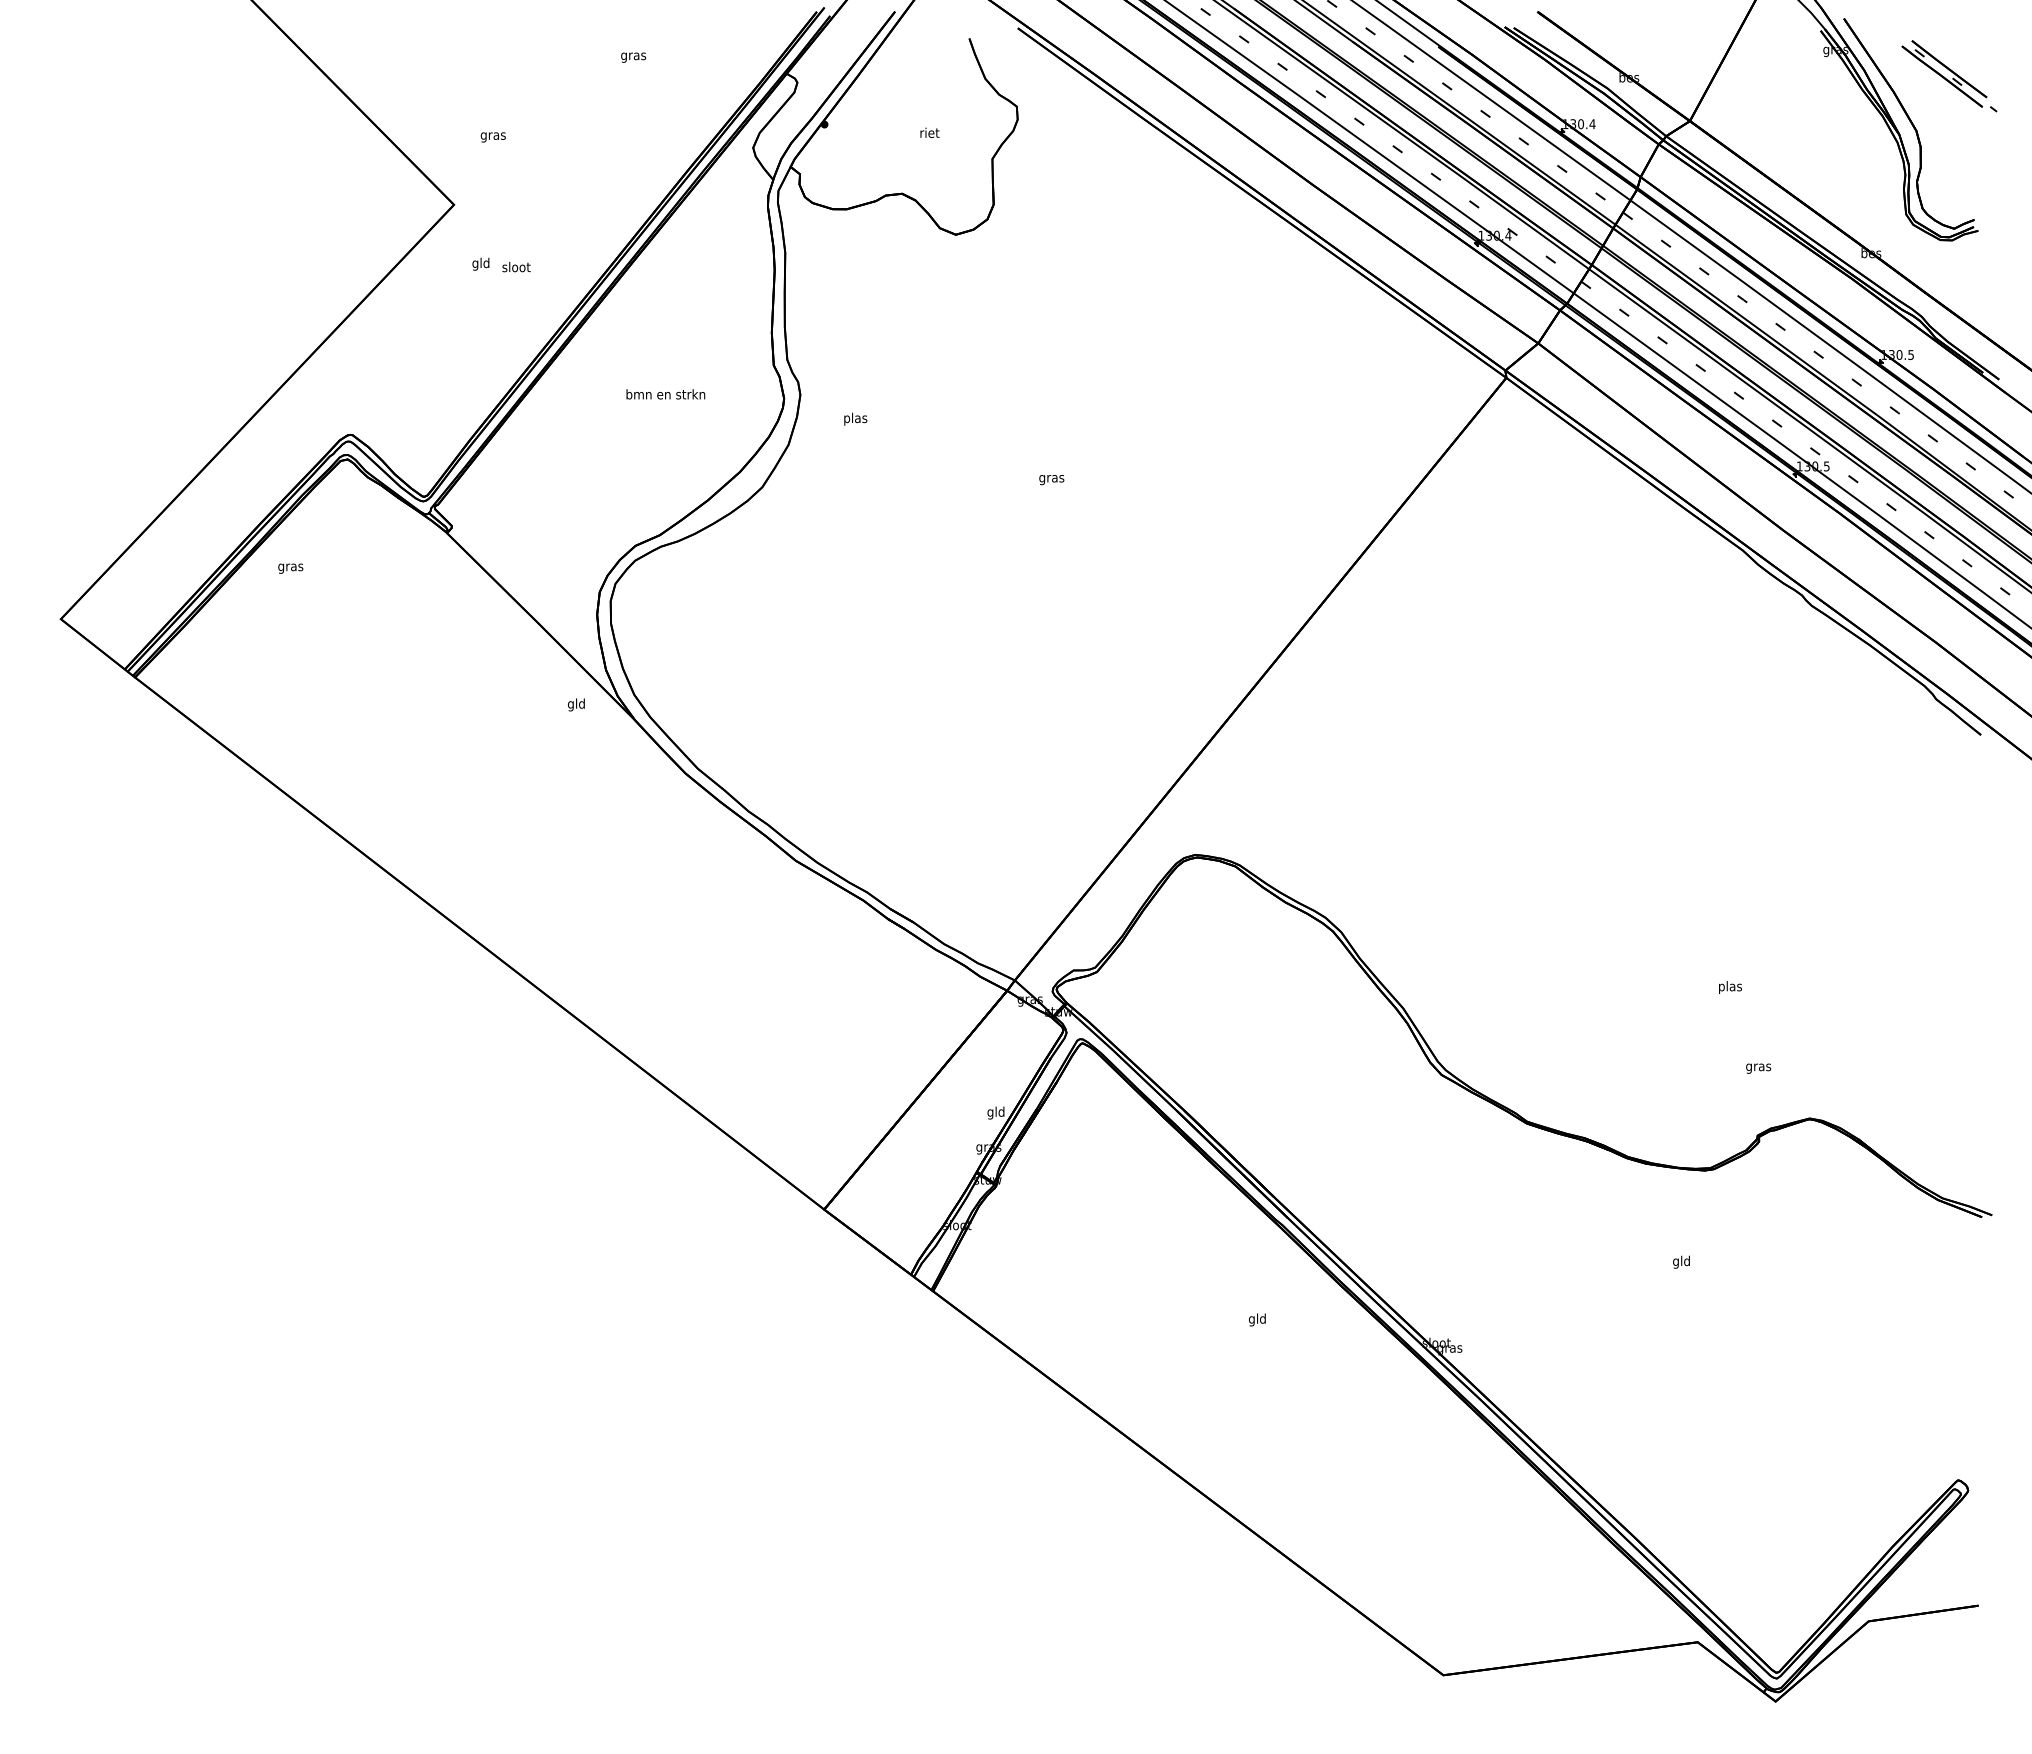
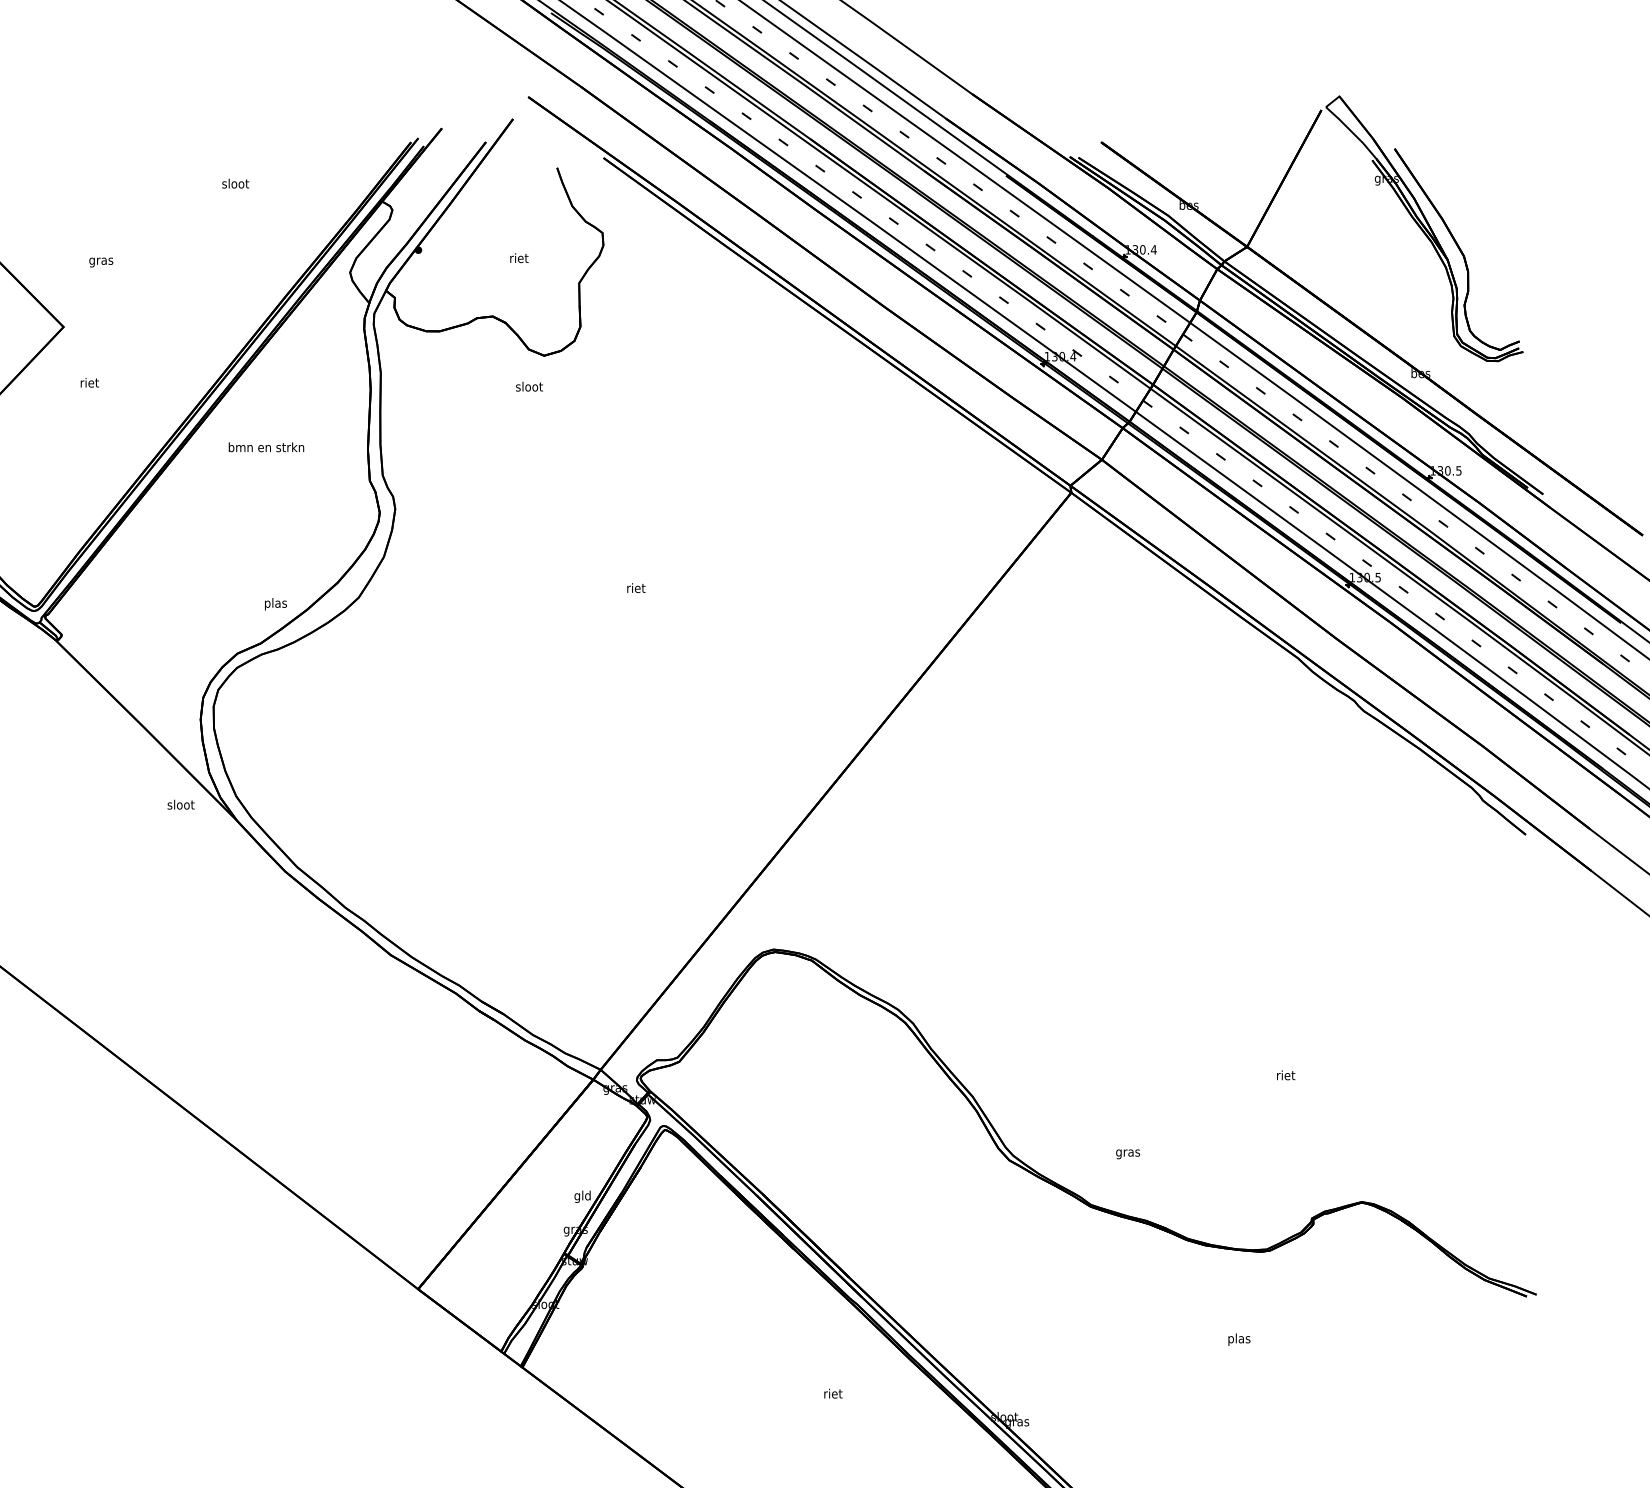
text: (633, 56) -> (235, 185), gras -> sloot
part: (1949, 76) -> (1495, 204), removed
text: (481, 263) -> (89, 383), gld -> riet
text: (516, 267) -> (529, 387), moved
text: (665, 394) -> (266, 447), moved
text: (855, 418) -> (275, 603), moved
text: (1051, 478) -> (635, 589), gras -> riet
text: (576, 704) -> (180, 805), gld -> sloot
text: (1730, 987) -> (1285, 1076), plas -> riet
text: (1758, 1068) -> (1127, 1154), moved
text: (1681, 1261) -> (1239, 1338), gld -> plas
text: (1257, 1319) -> (833, 1394), gld -> riet

